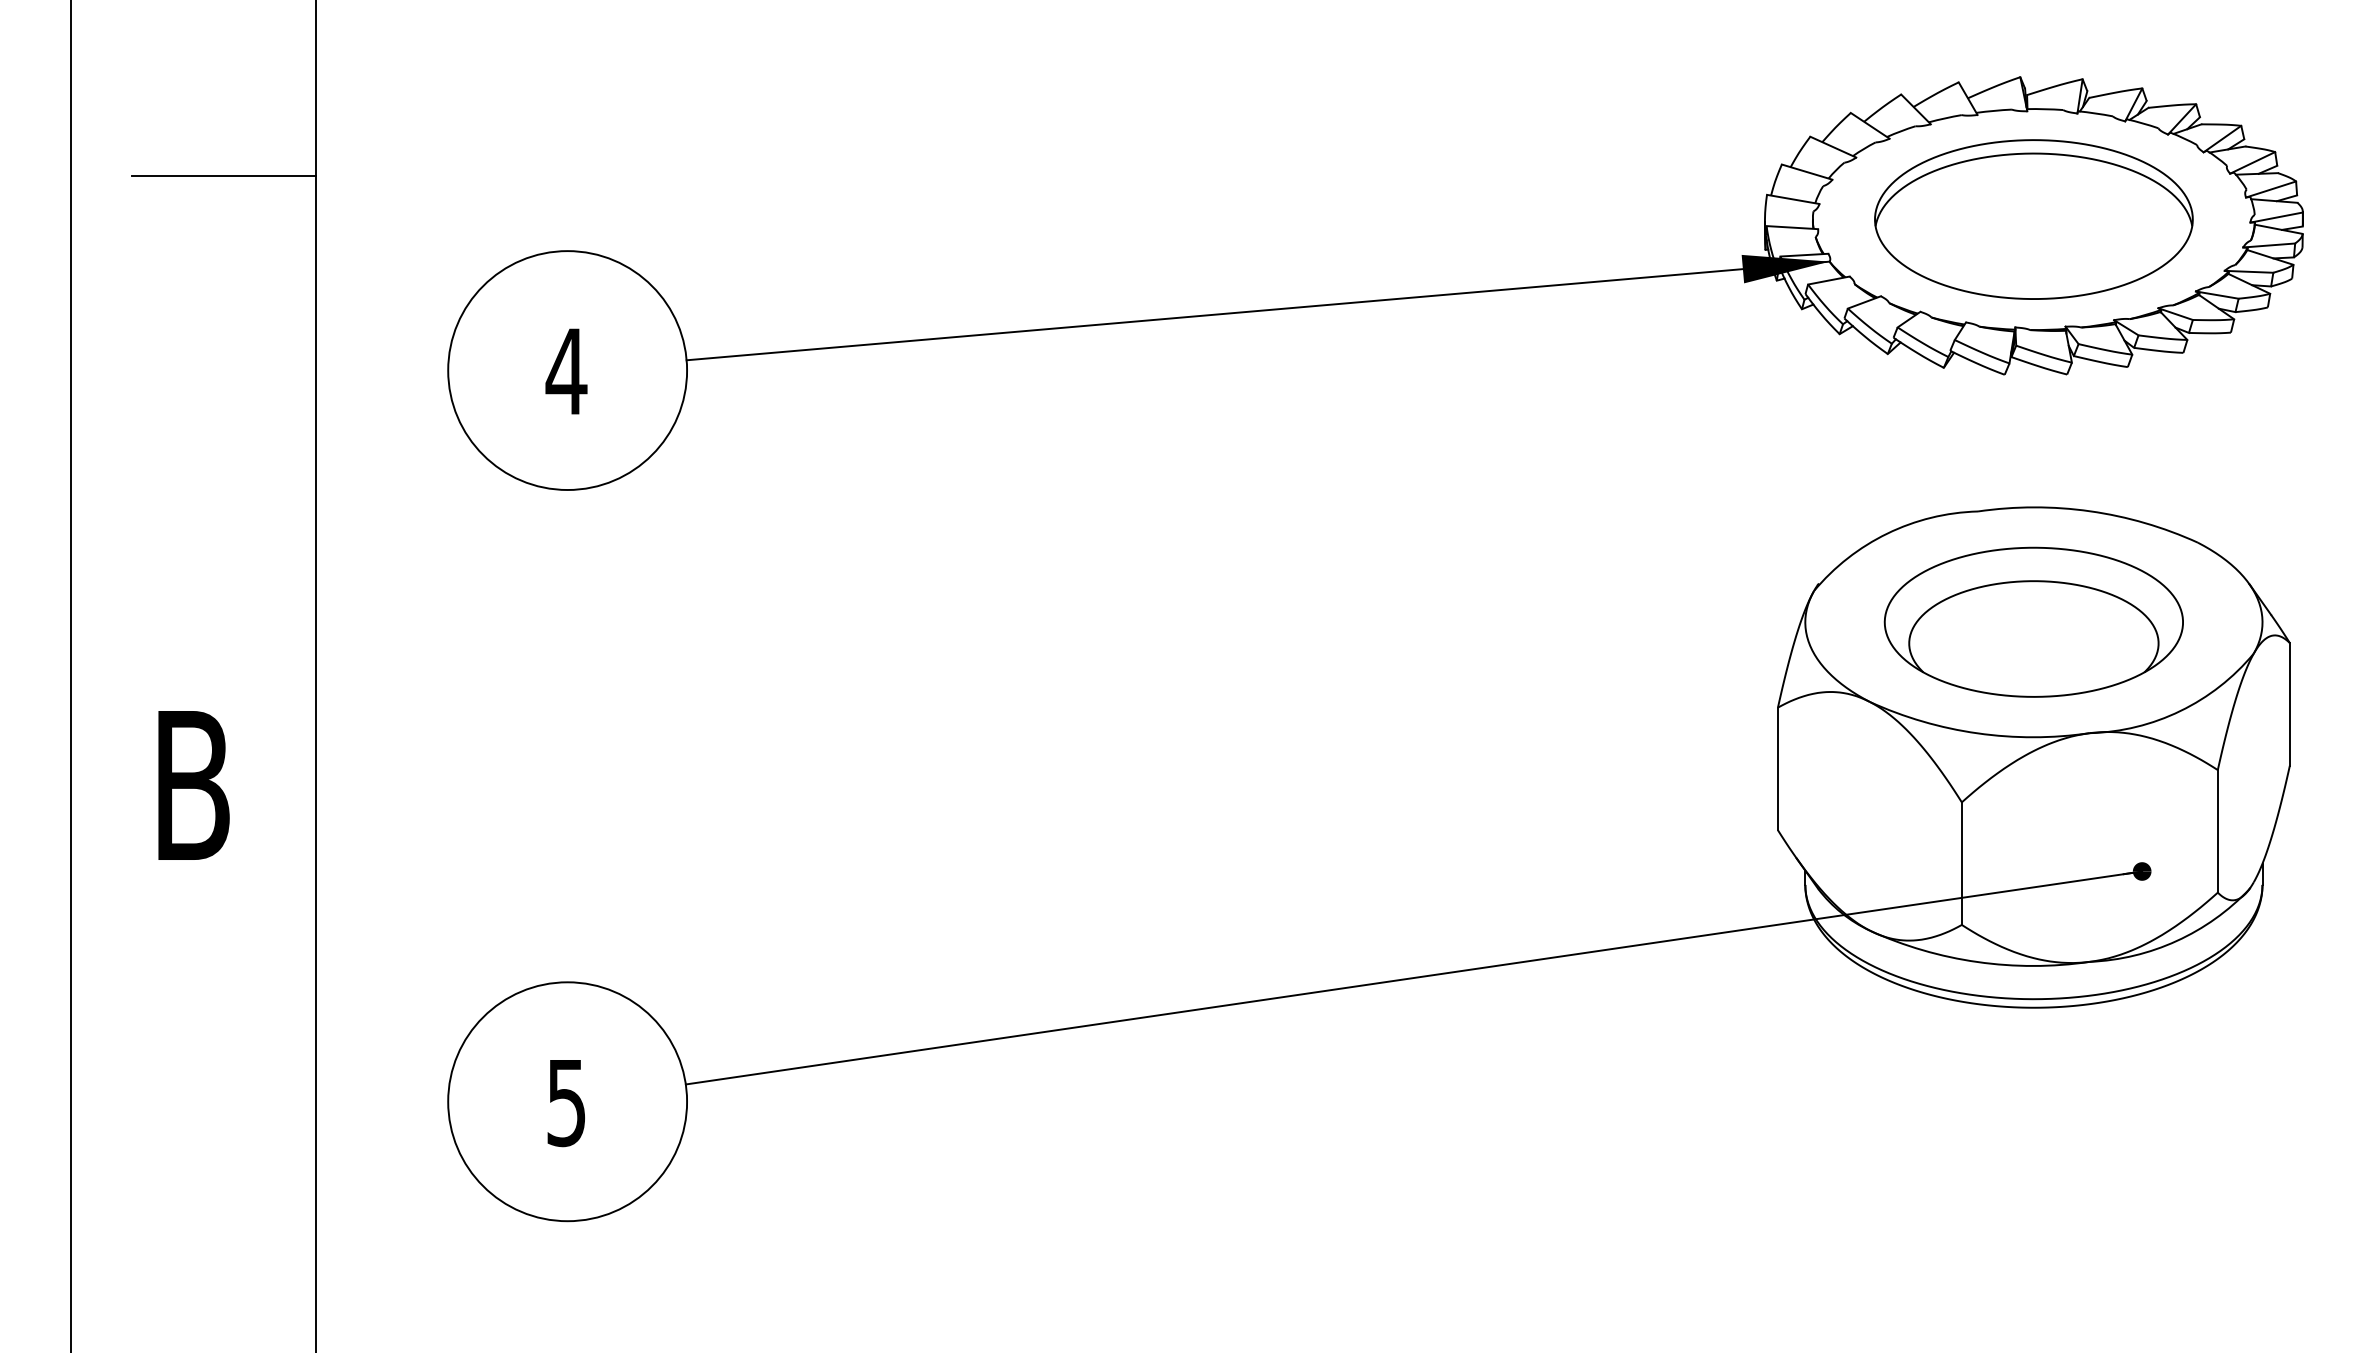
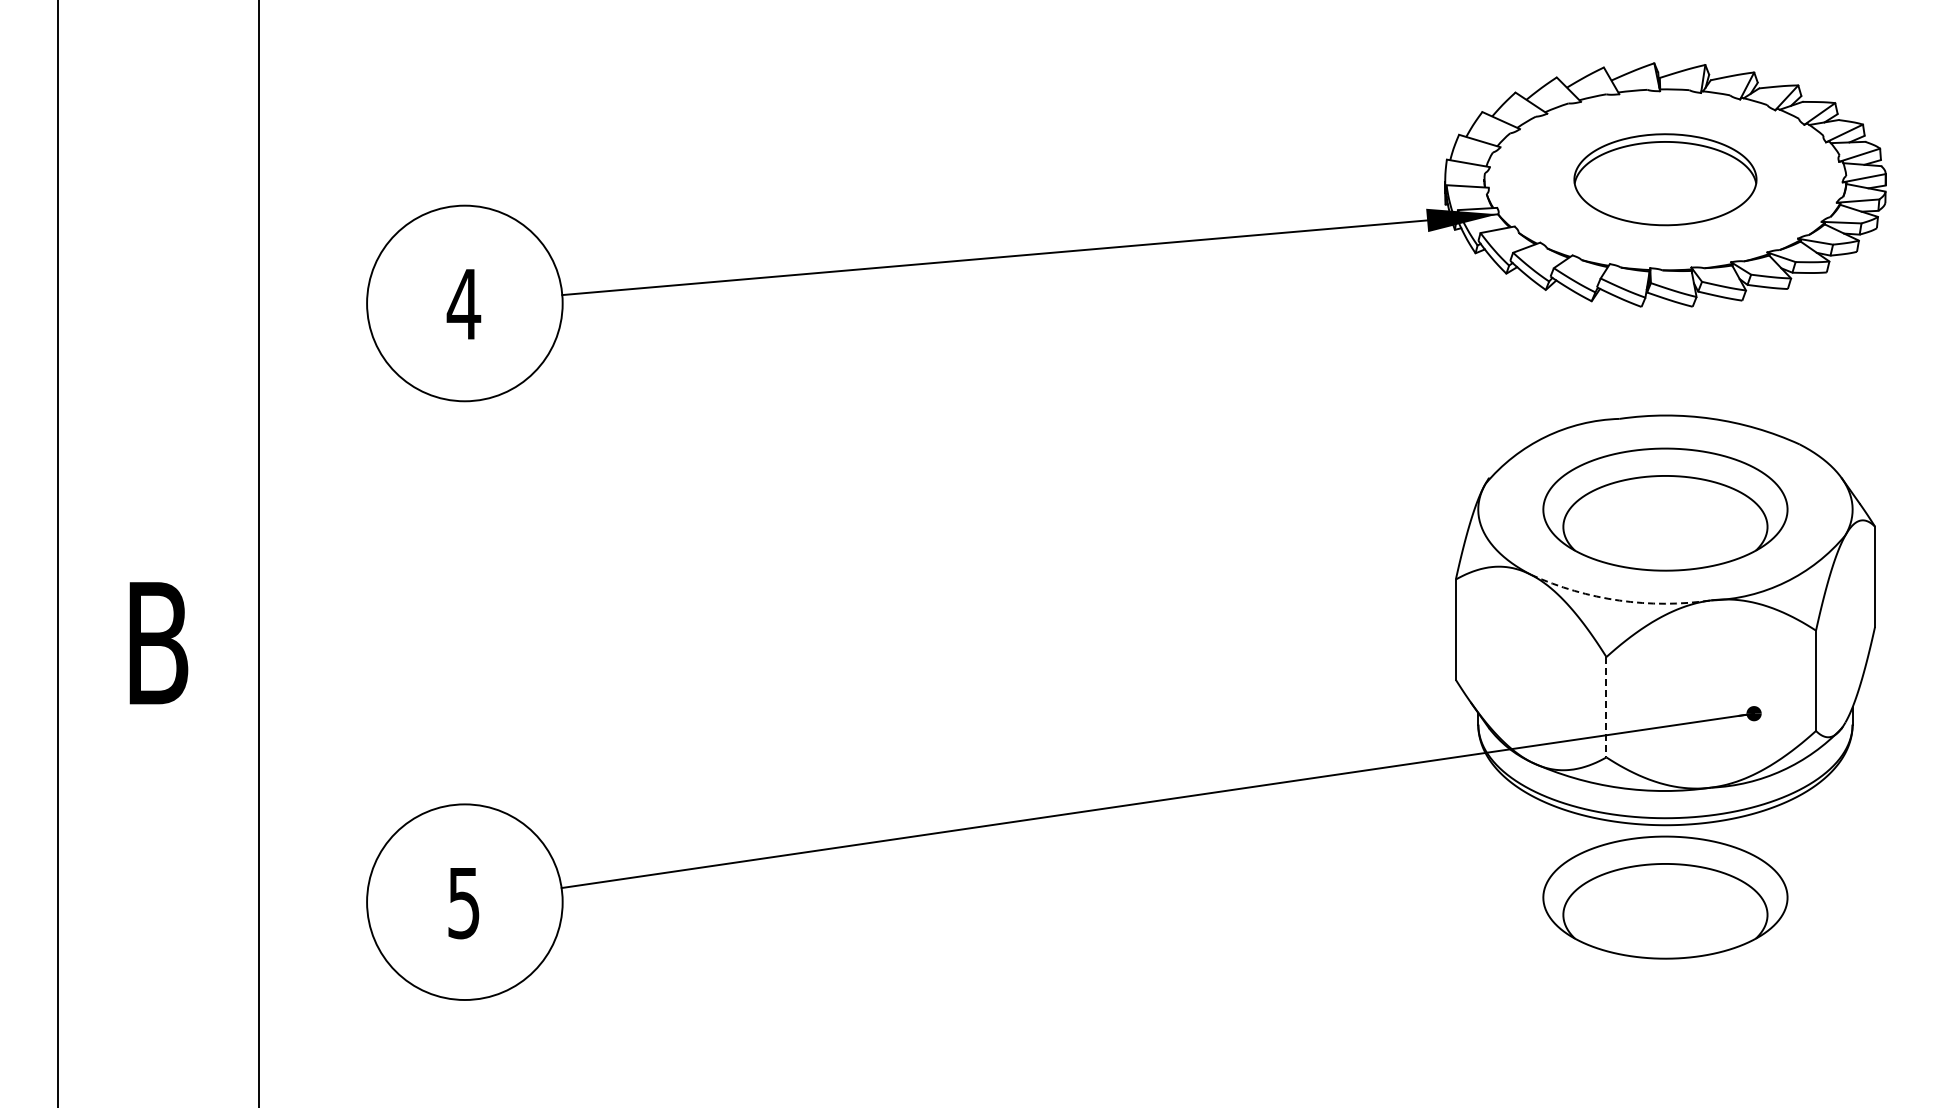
line: (224, 176) -> (183, 144), removed
part: (2033, 219) -> (1665, 179), size x0.7
arc: (1977, 733) -> (1619, 600), solid -> dashed
line: (1961, 863) -> (1606, 707), solid -> dashed
part: (2033, 1096) -> (1665, 897), added

